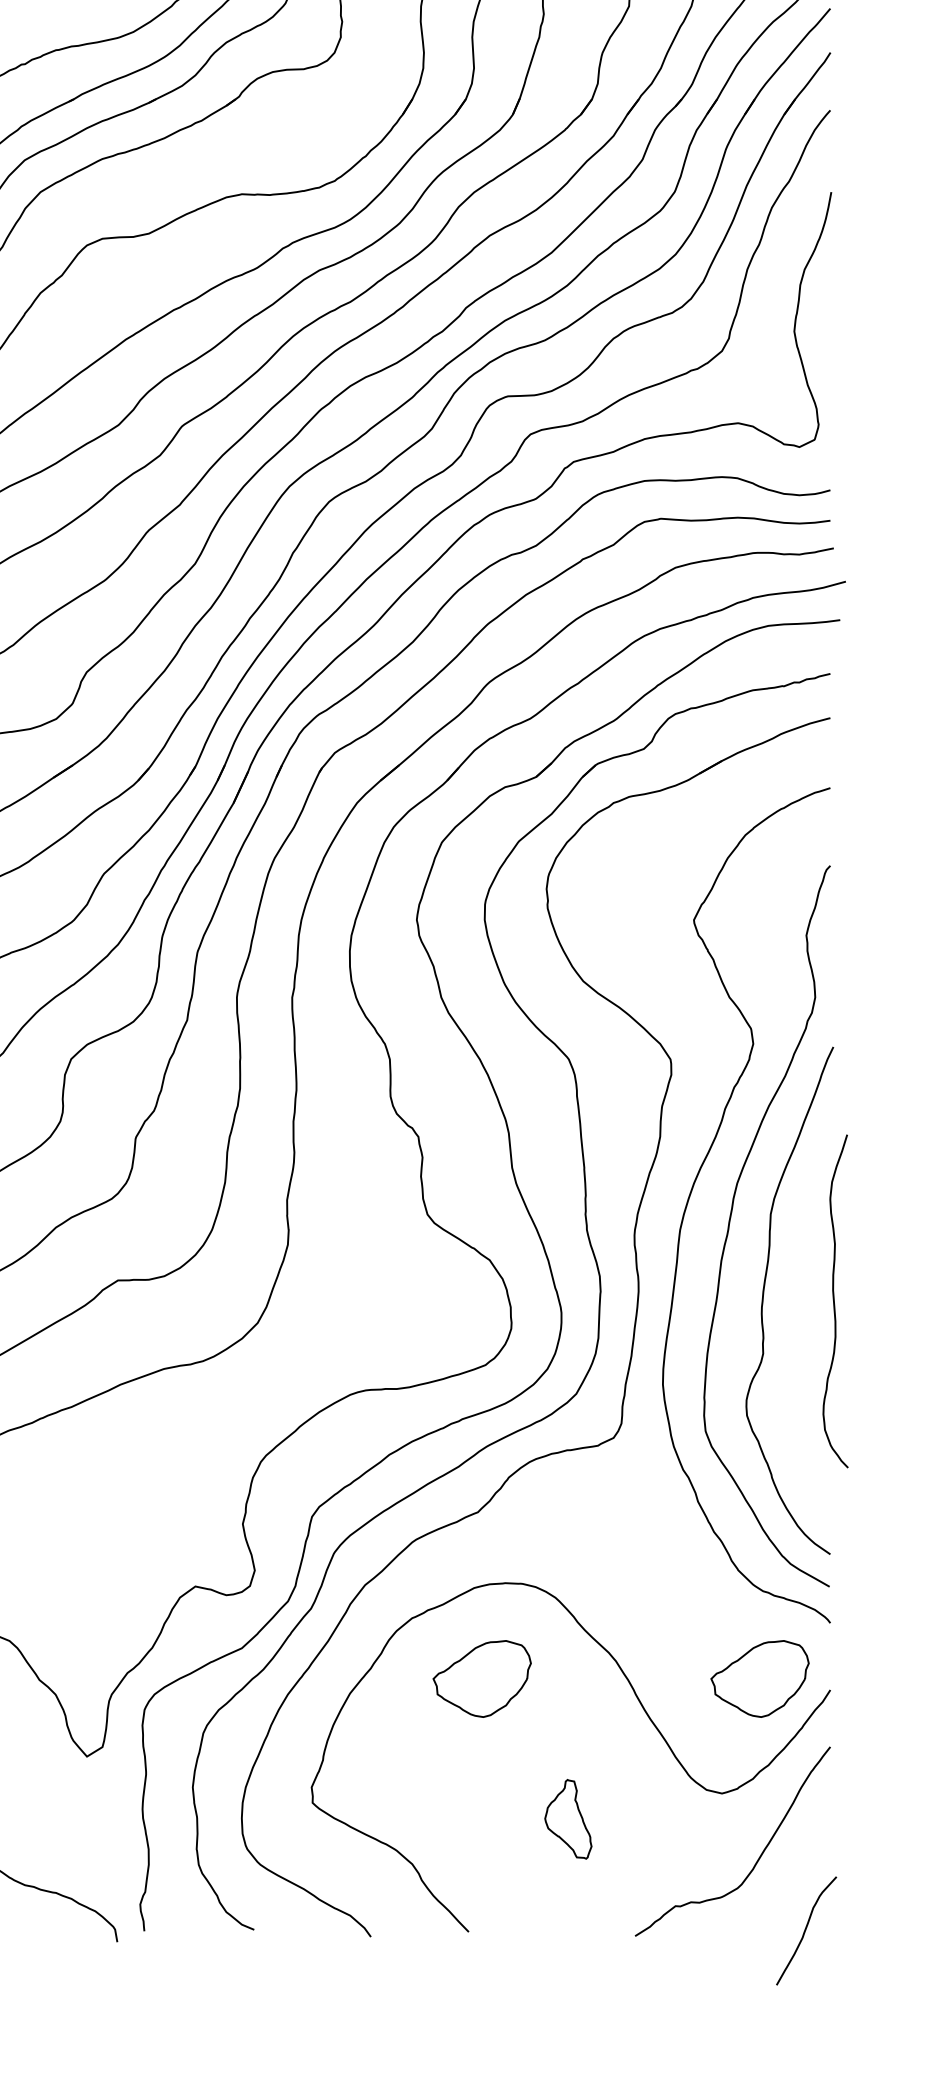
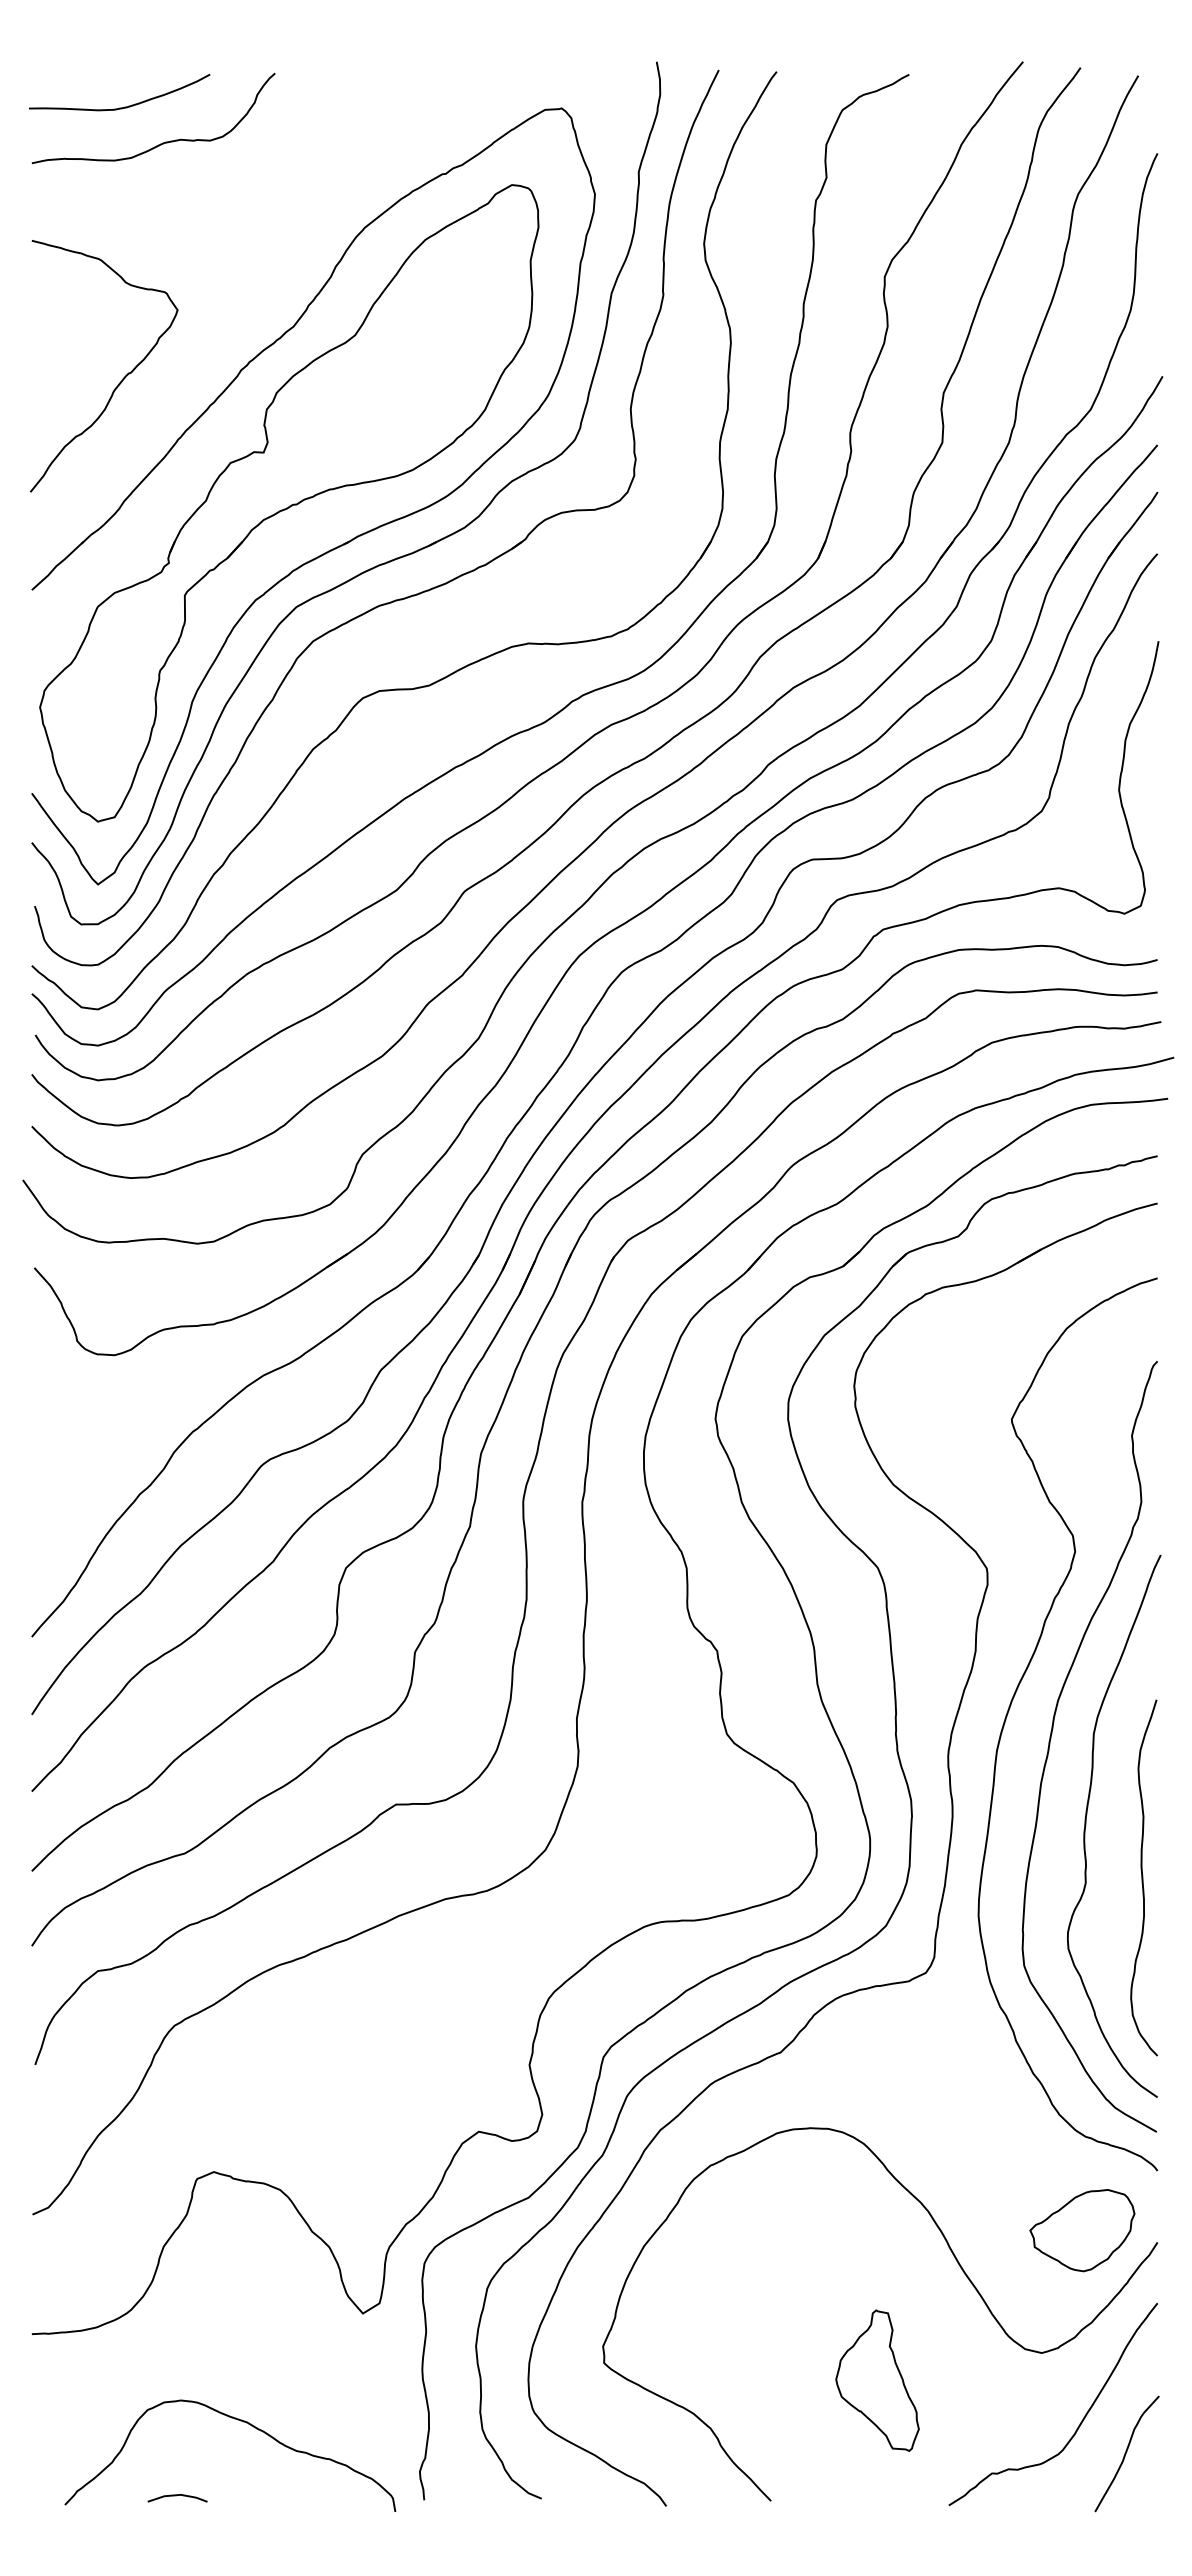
curve: (834, 1300) -> (1143, 1877), moved
part: (482, 1678) -> (785, 2230), removed
part: (568, 1819) -> (877, 2380), size x1.67
curve: (805, 1930) -> (1126, 2453), moved

